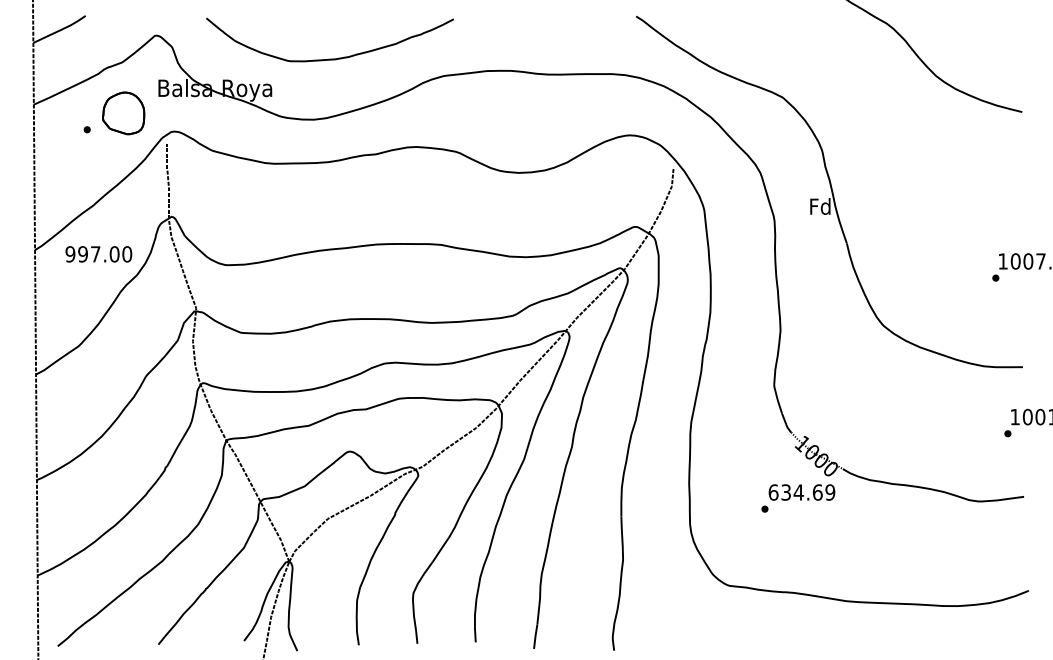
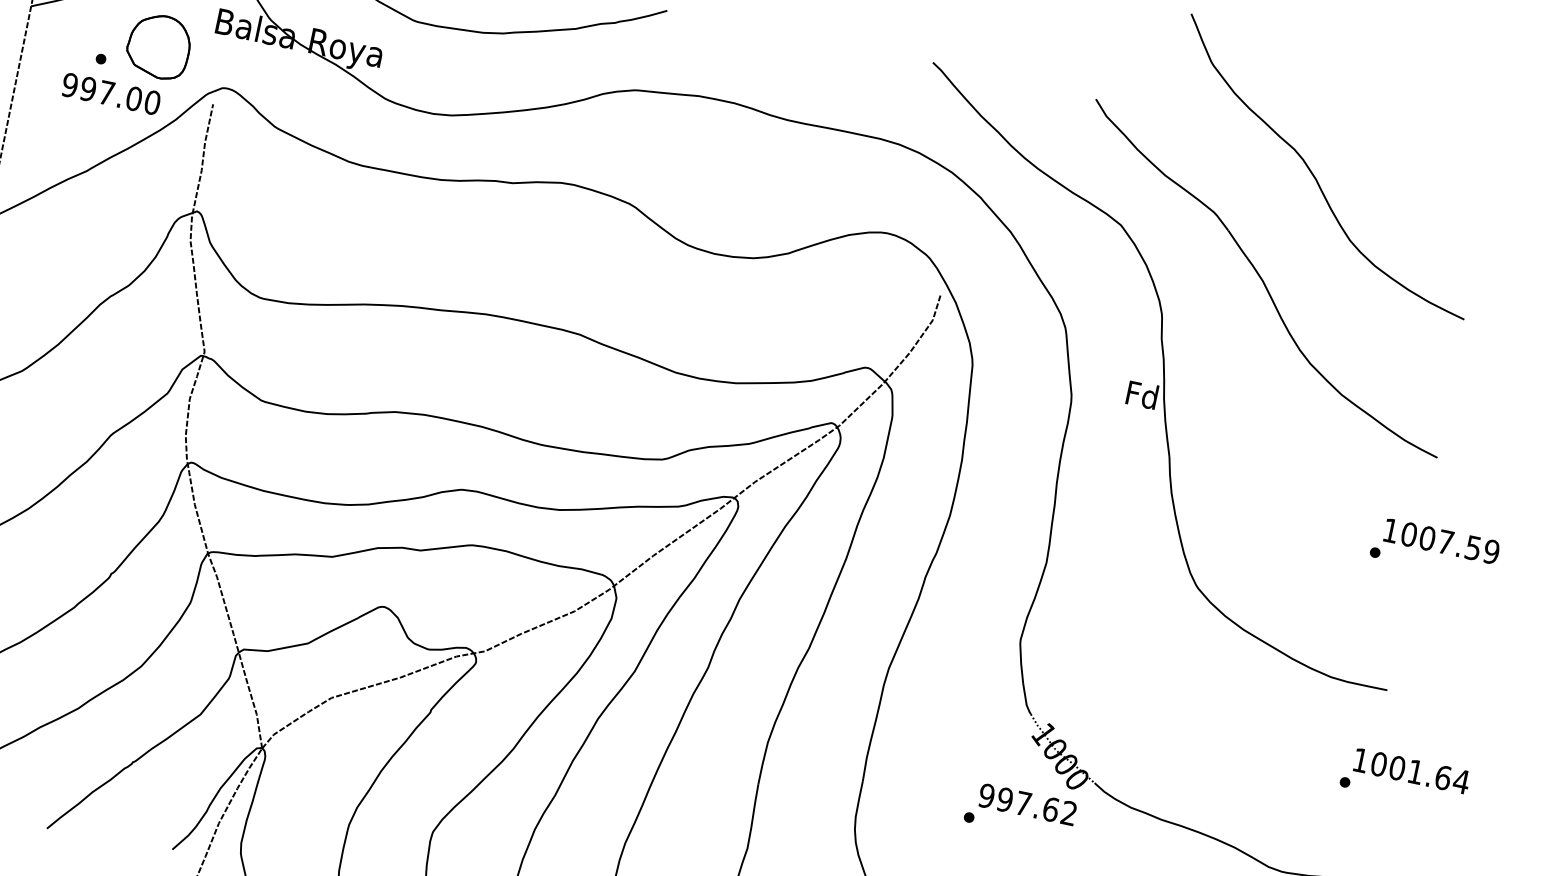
part: (885, 112) -> (1265, 278), added
text: (98, 254) -> (110, 94), moved
text: (801, 492) -> (1027, 804), 634.69 -> 997.62

